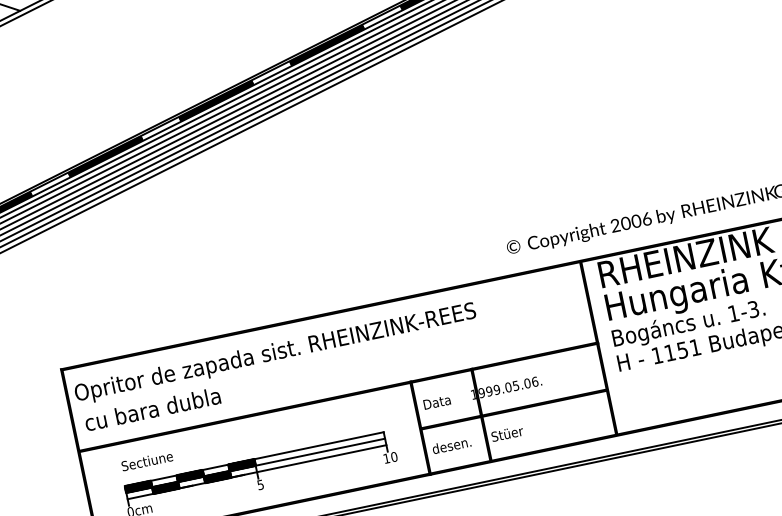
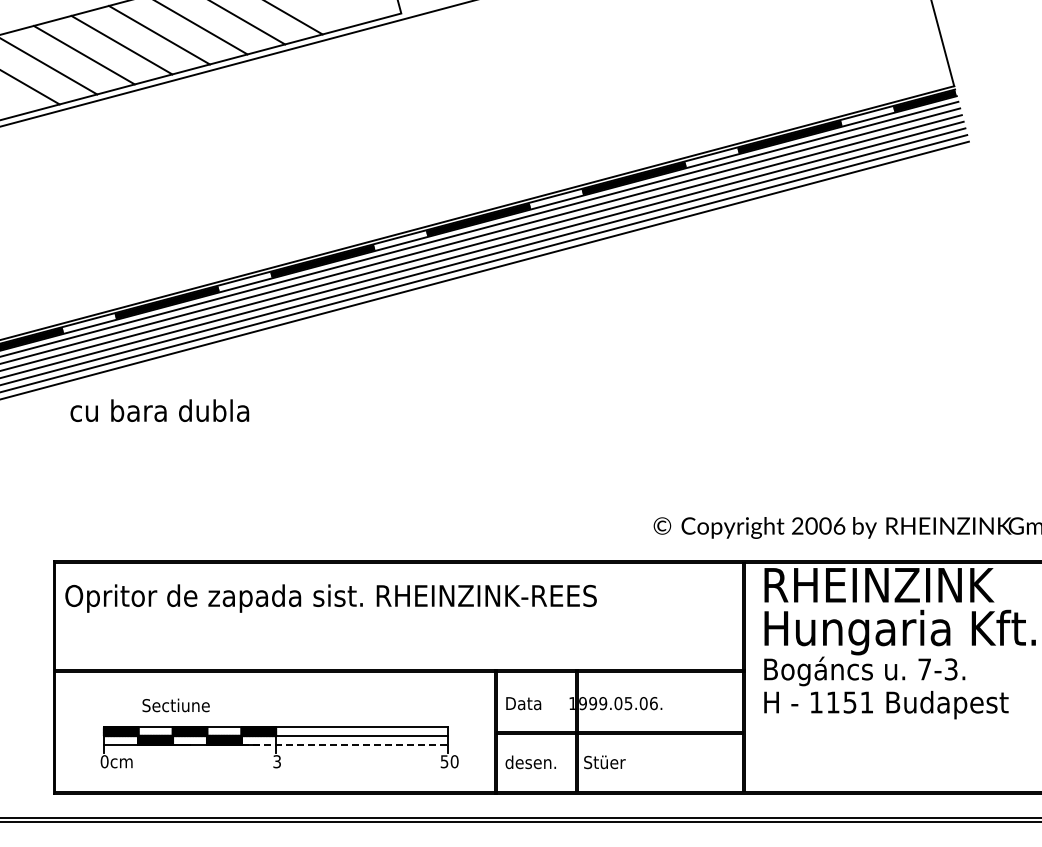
text: (733, 313) -> (924, 669), 1-3. -> 7-3.
text: (152, 409) -> (159, 410), moved
text: (386, 458) -> (444, 761), 10 -> 50
text: (146, 461) -> (175, 705), moved
line: (309, 461) -> (345, 744), solid -> dashed
text: (260, 484) -> (276, 761), 5 -> 3

